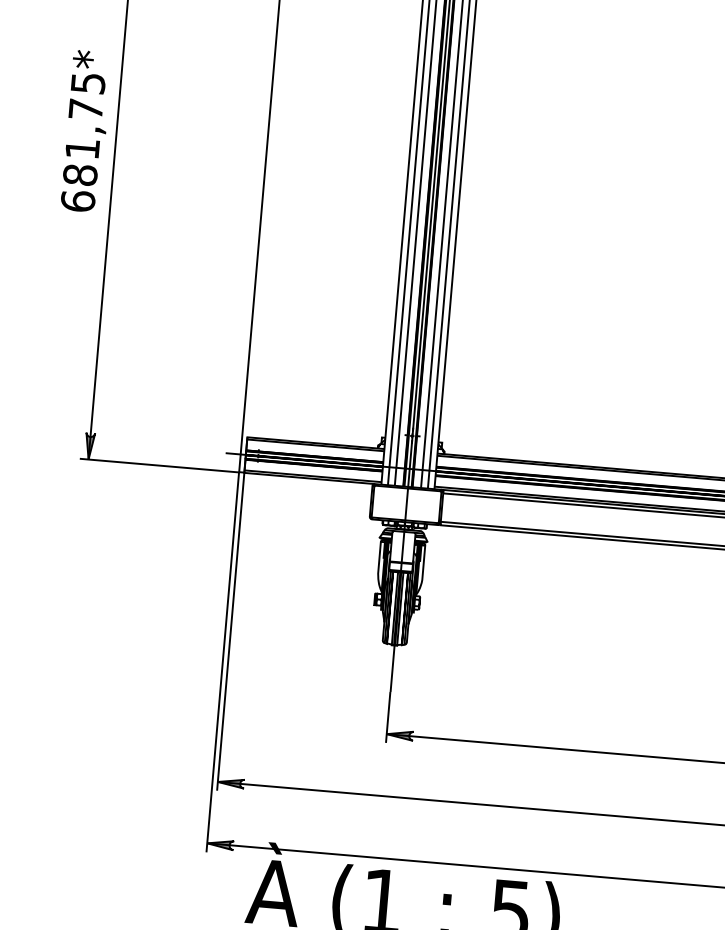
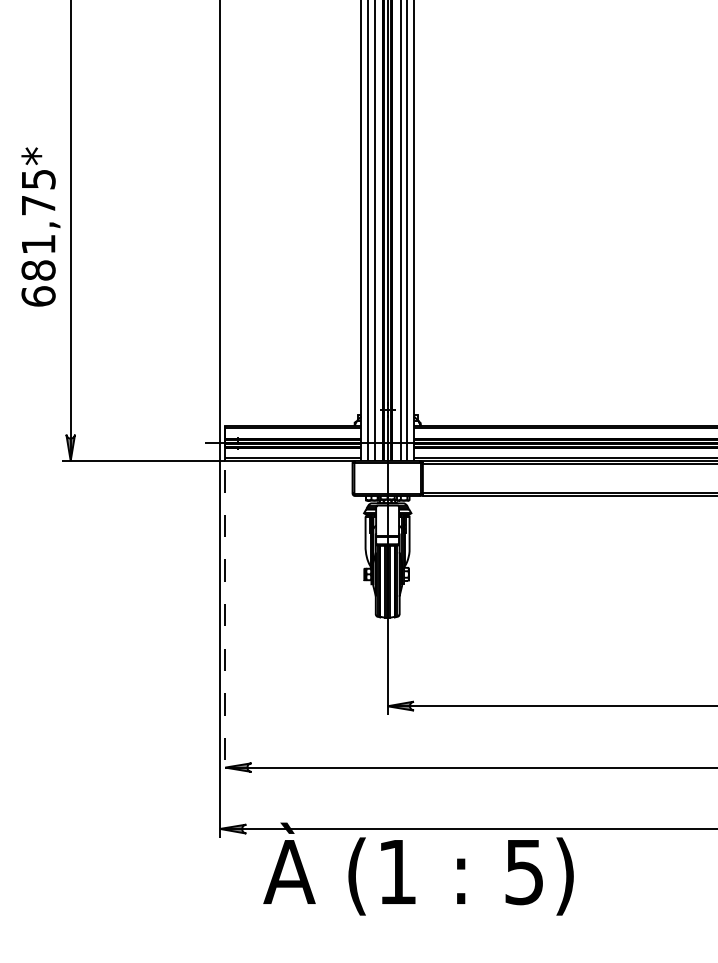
text: (86, 130) -> (40, 226), moved
line: (232, 614) -> (225, 601), solid -> dashed

